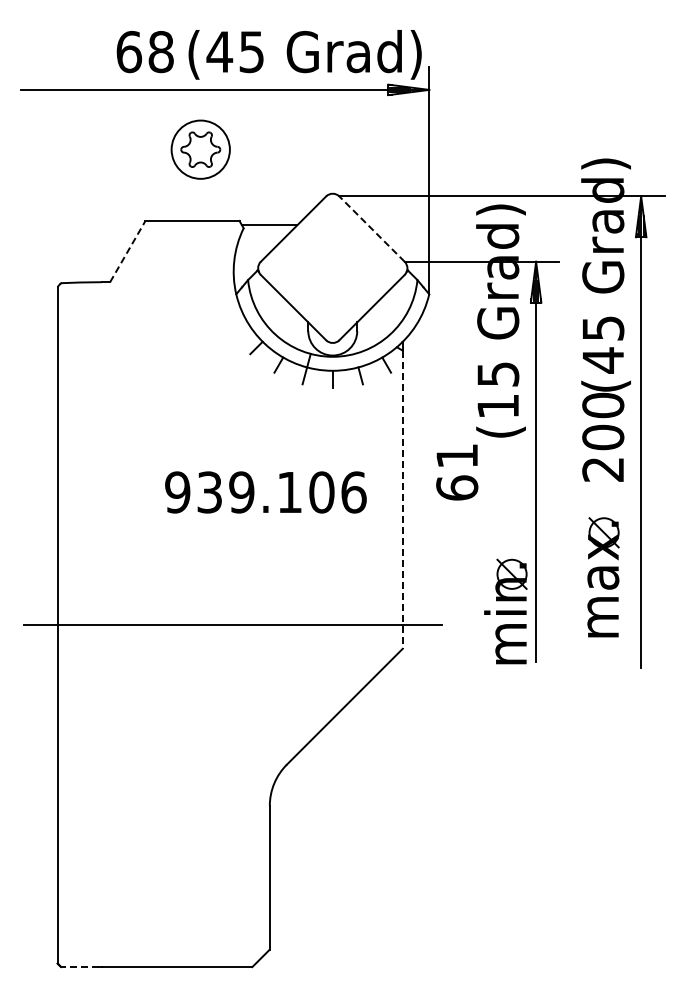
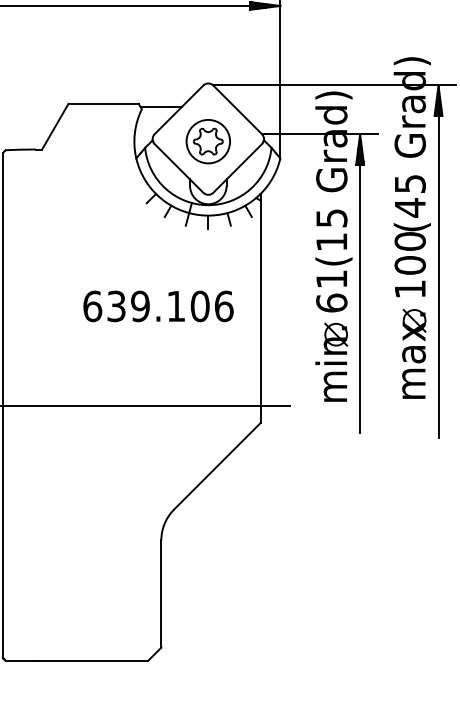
part: (200, 149) -> (208, 141), moved
line: (371, 228) -> (237, 109), dashed -> solid
line: (128, 251) -> (55, 126), dashed -> solid
text: (602, 469) -> (409, 289), 200 -> 100
text: (457, 472) -> (332, 291), moved
text: (177, 492) -> (92, 306), 939.106 -> 639.106
line: (402, 500) -> (260, 312), dashed -> solid
part: (603, 577) -> (414, 354), moved
part: (505, 611) -> (331, 362), moved
line: (80, 967) -> (20, 660), dashed -> solid

